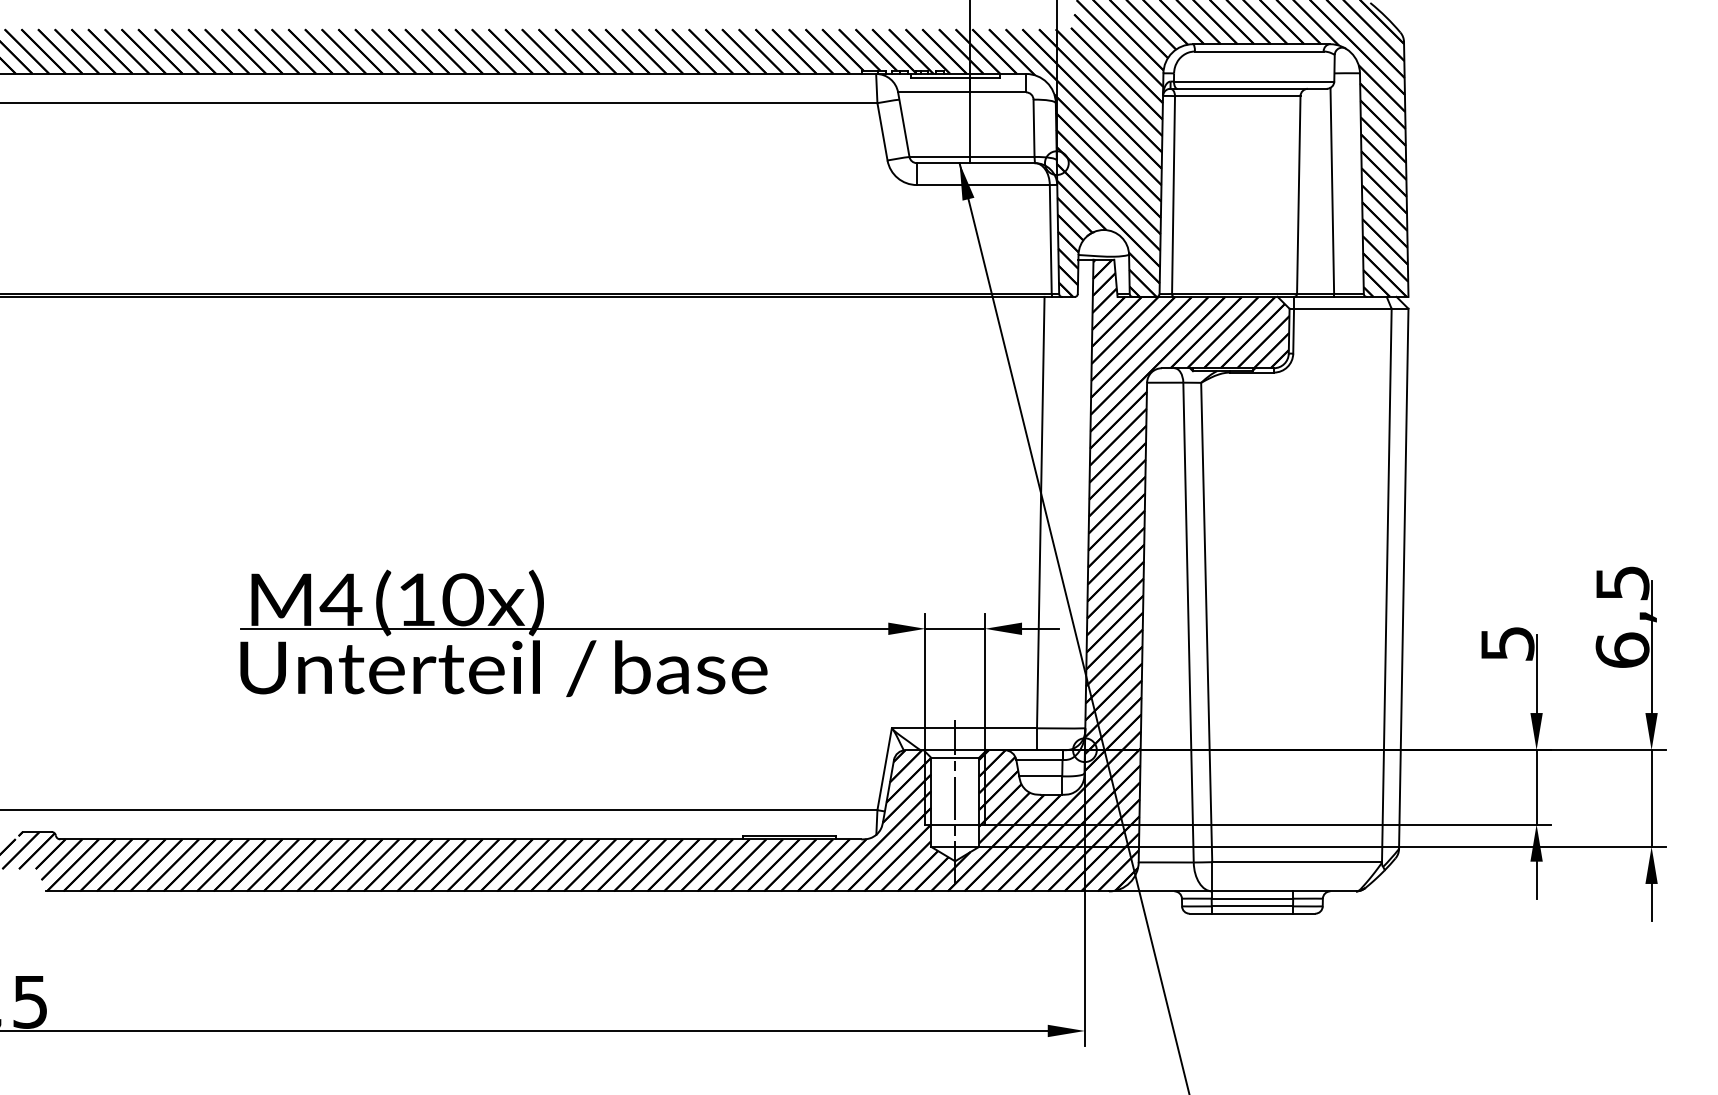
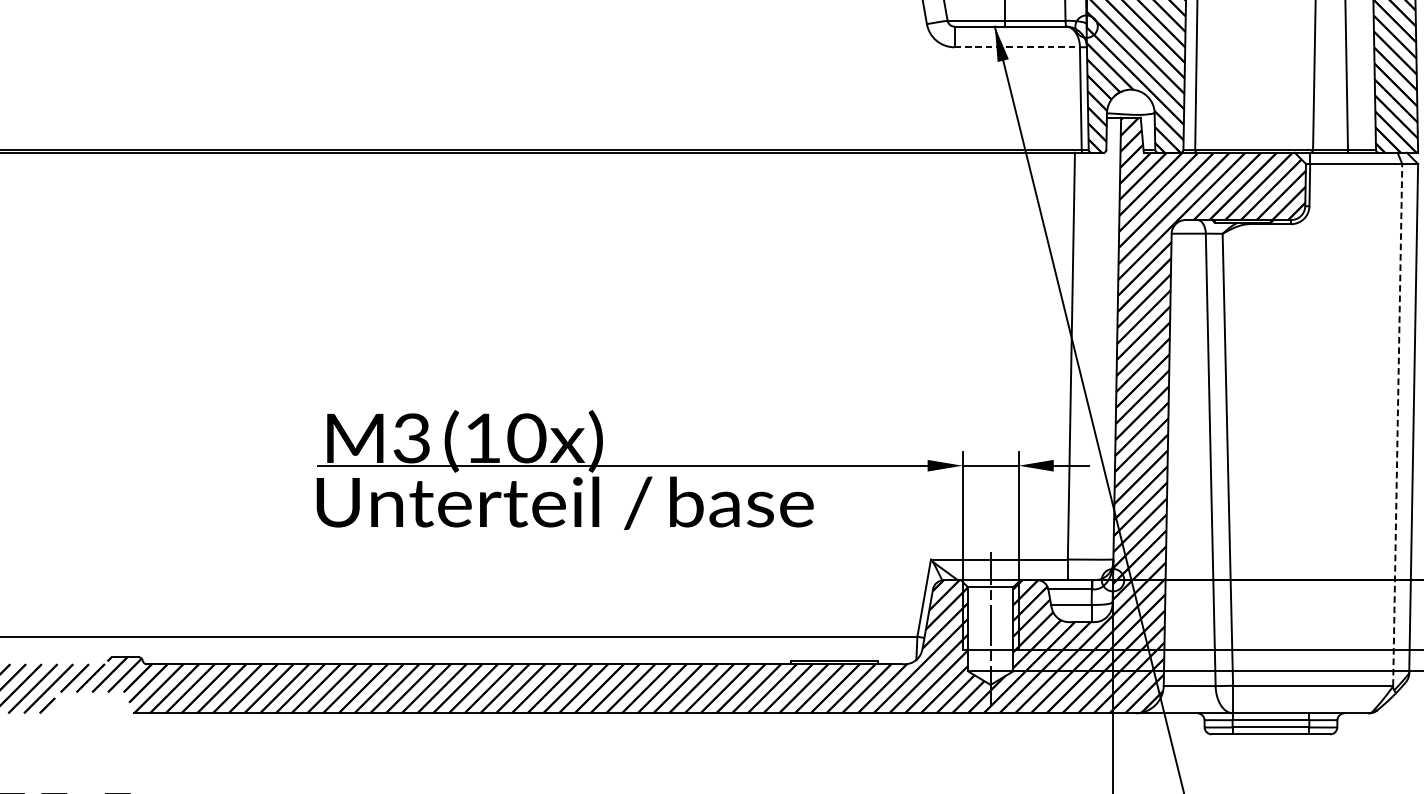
line: (983, 185) -> (1017, 47), solid -> dashed
line: (1386, 585) -> (1397, 424), solid -> dashed
text: (340, 599) -> (411, 438), M4 -> M3

